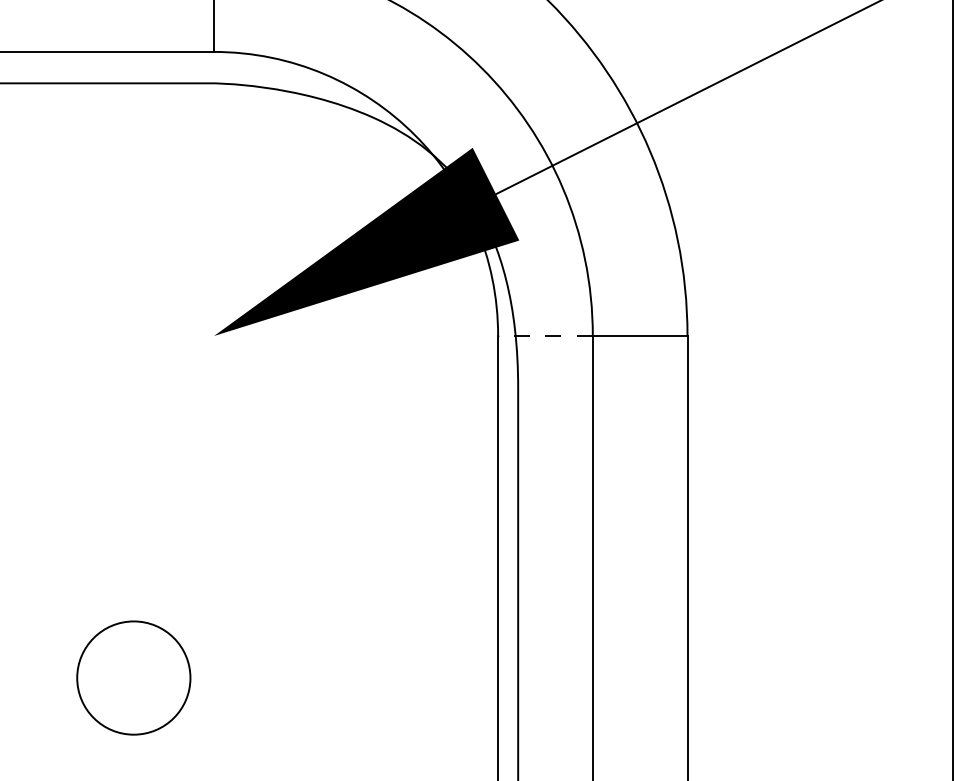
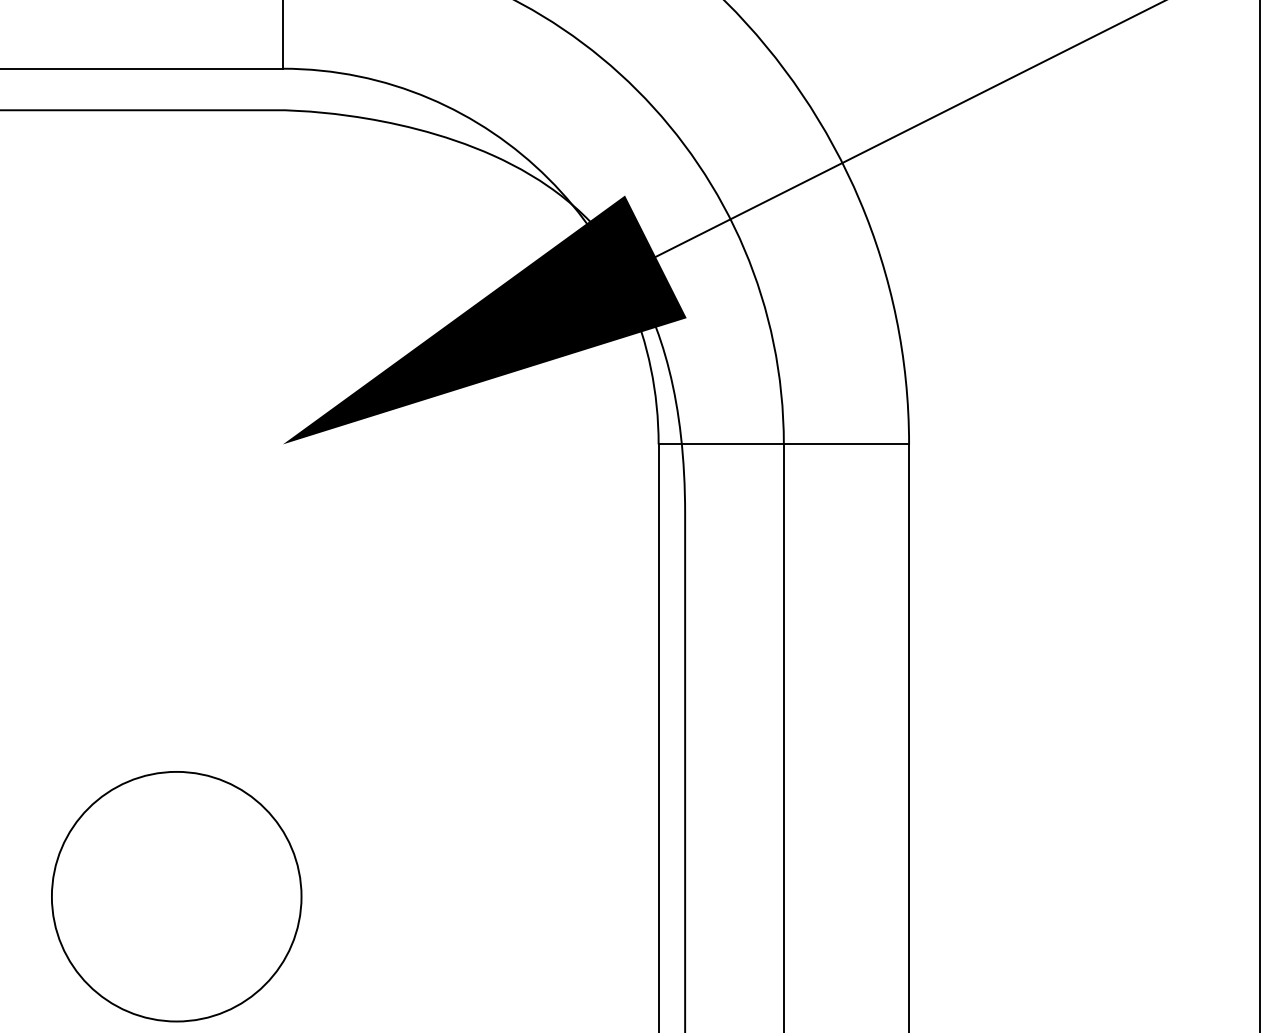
line: (545, 336) -> (721, 444), dashed -> solid
part: (133, 677) -> (176, 896), size x1.67

